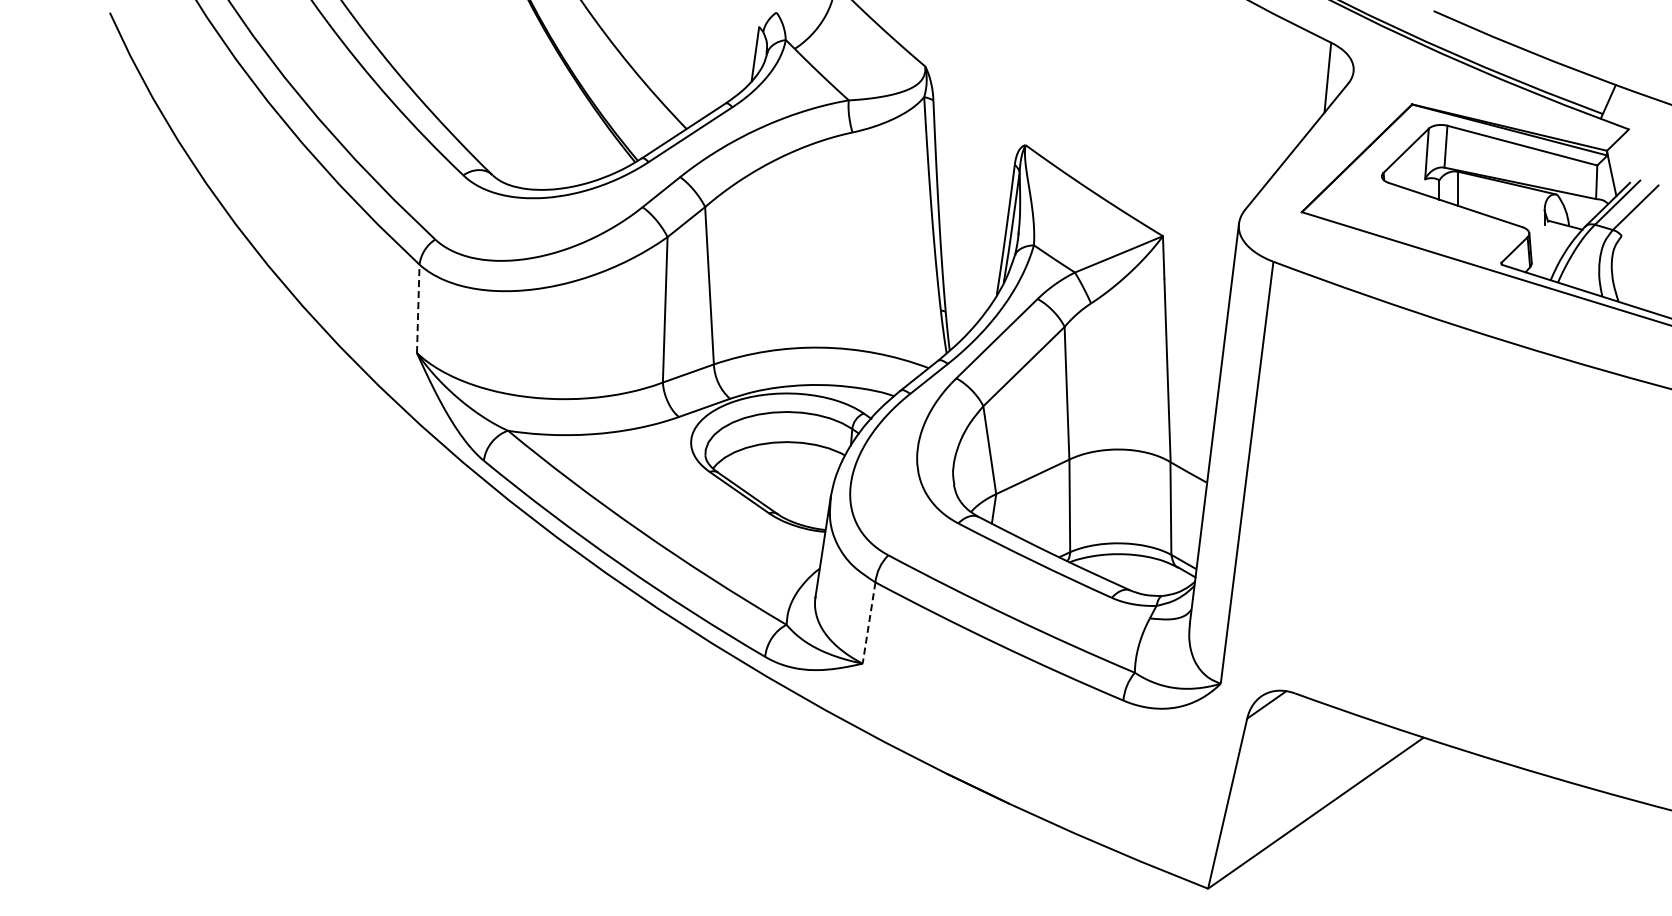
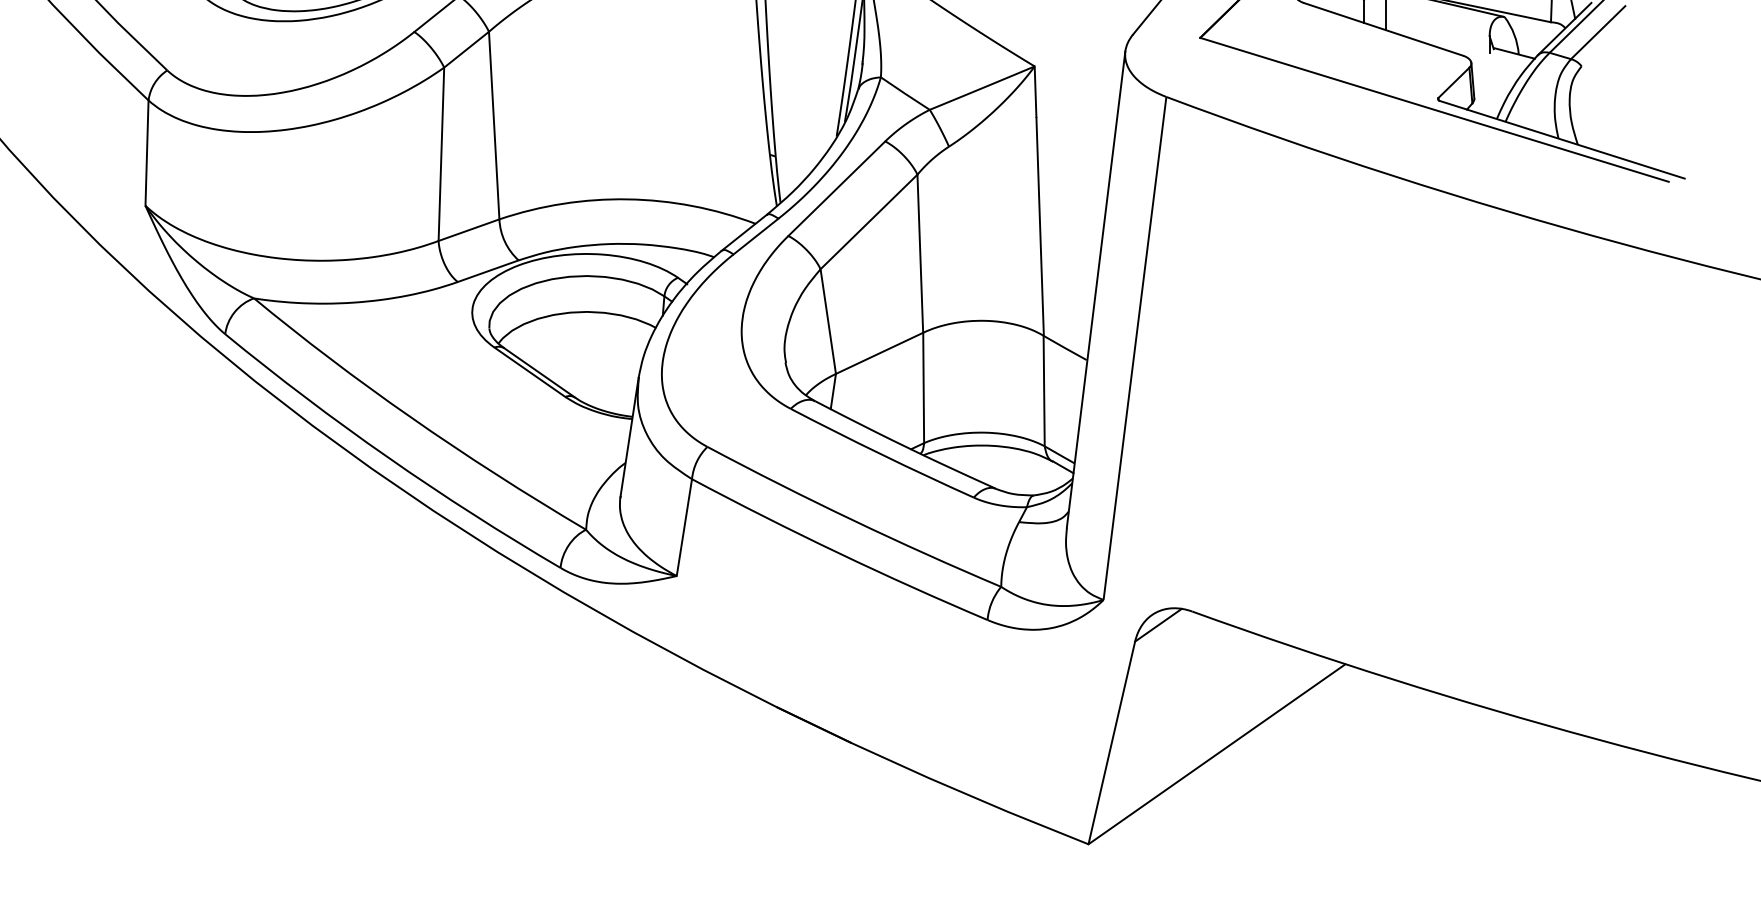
line: (418, 308) -> (147, 152), dashed -> solid
line: (869, 623) -> (684, 528), dashed -> solid

